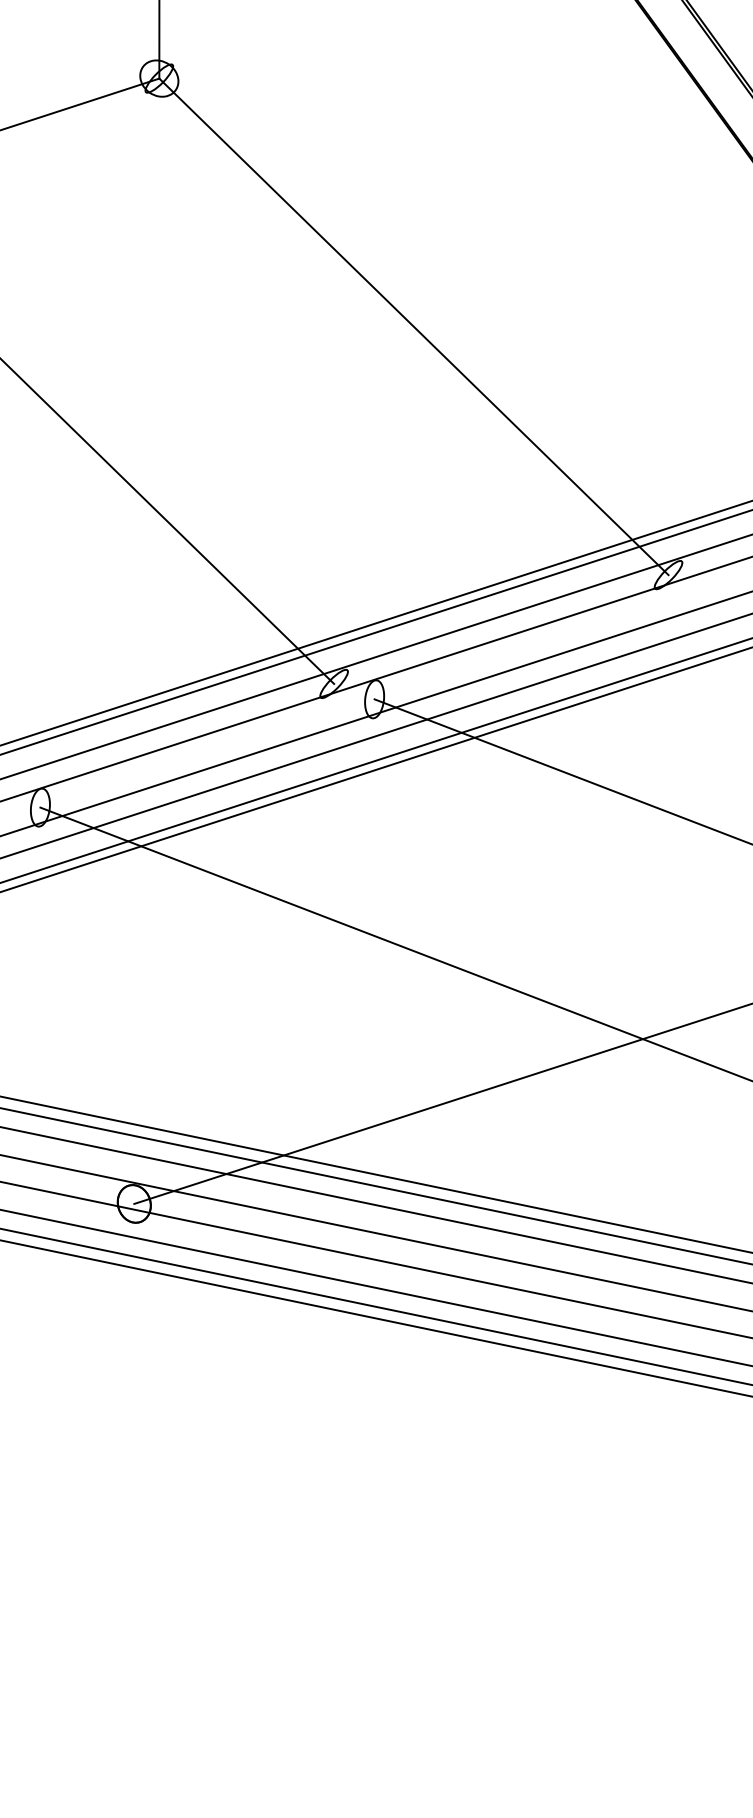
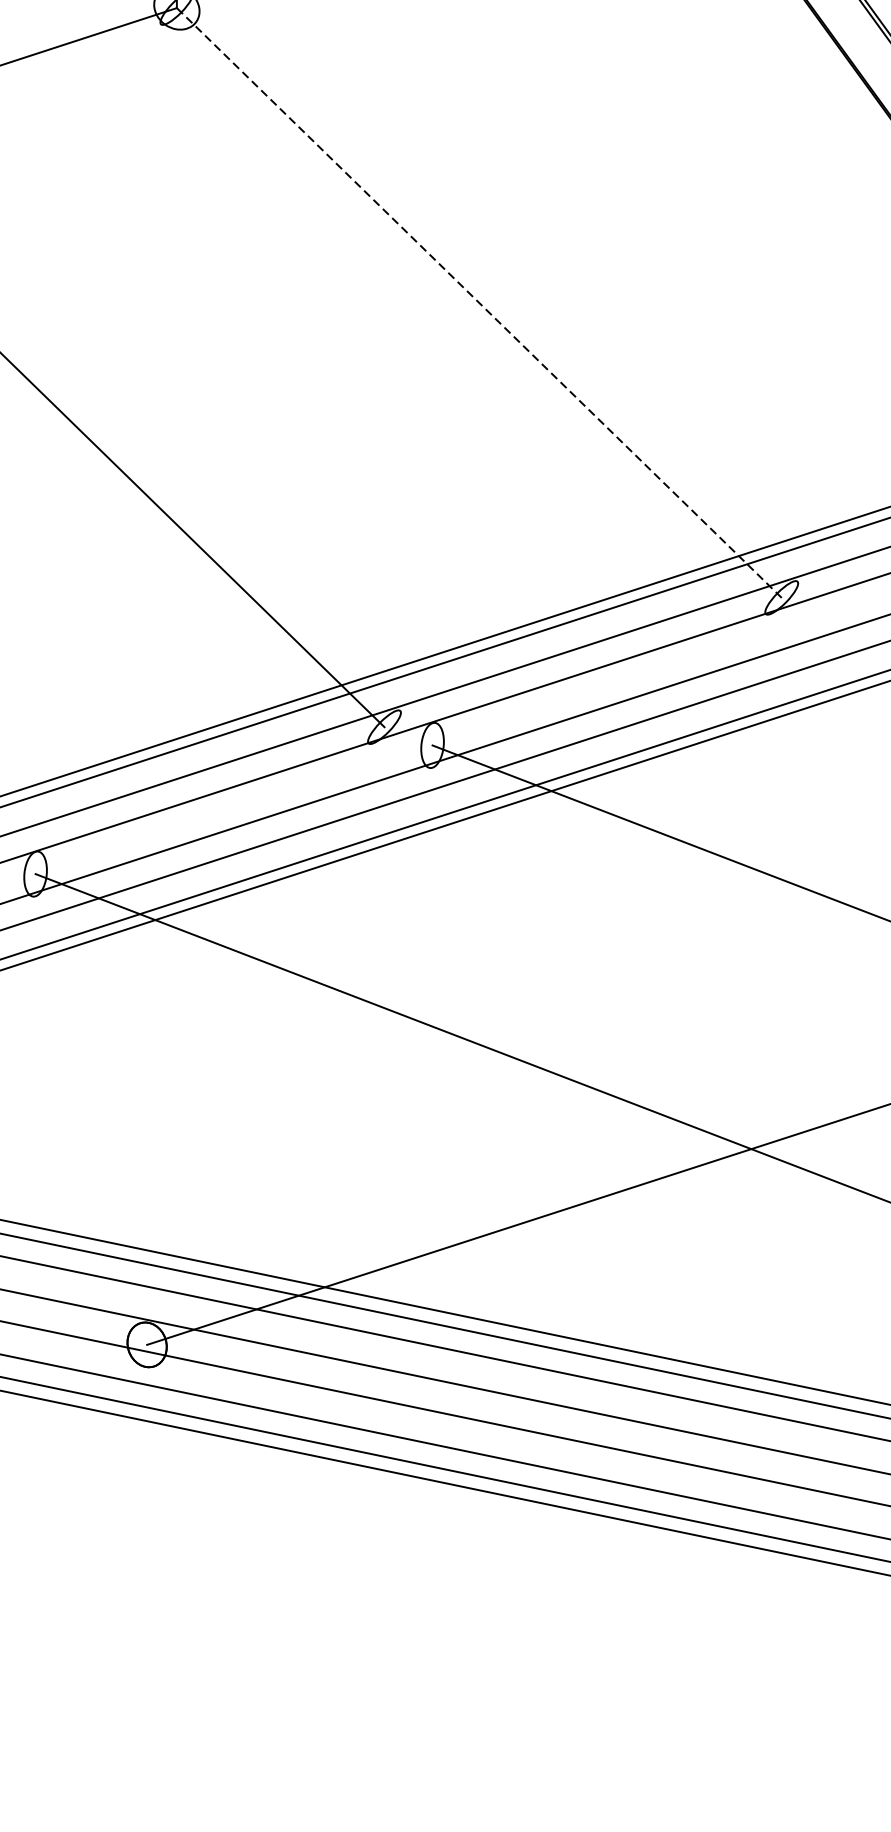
line: (413, 326) -> (478, 302), solid -> dashed

